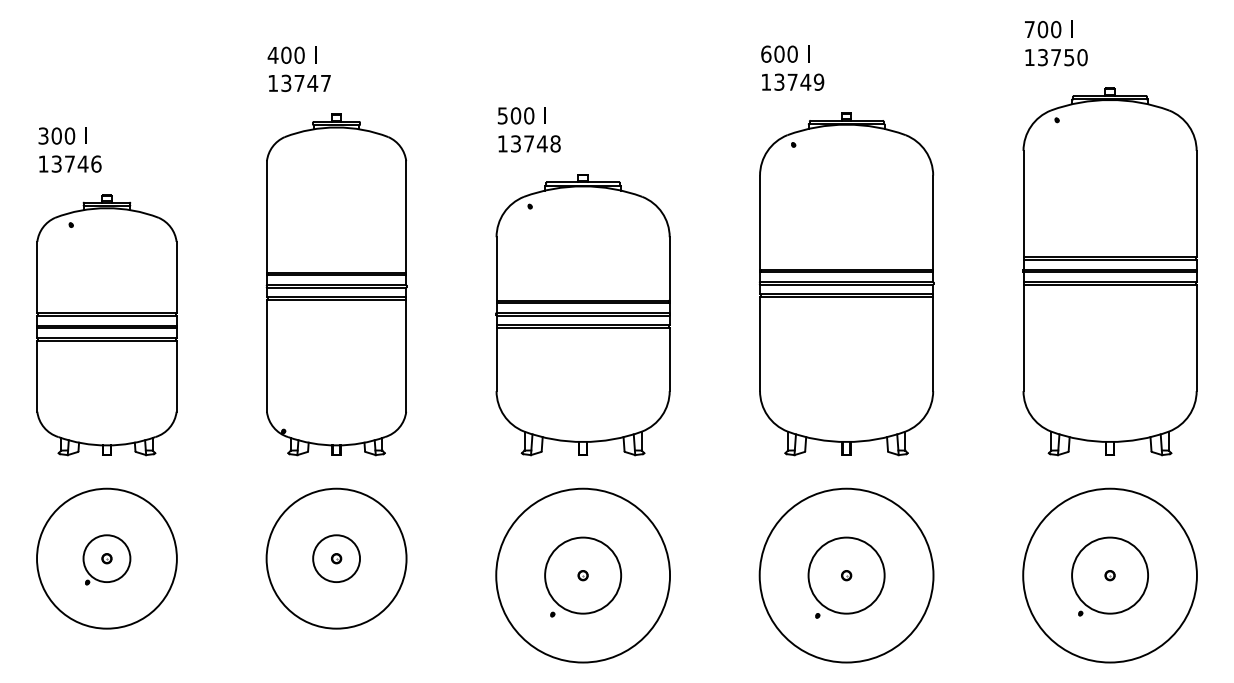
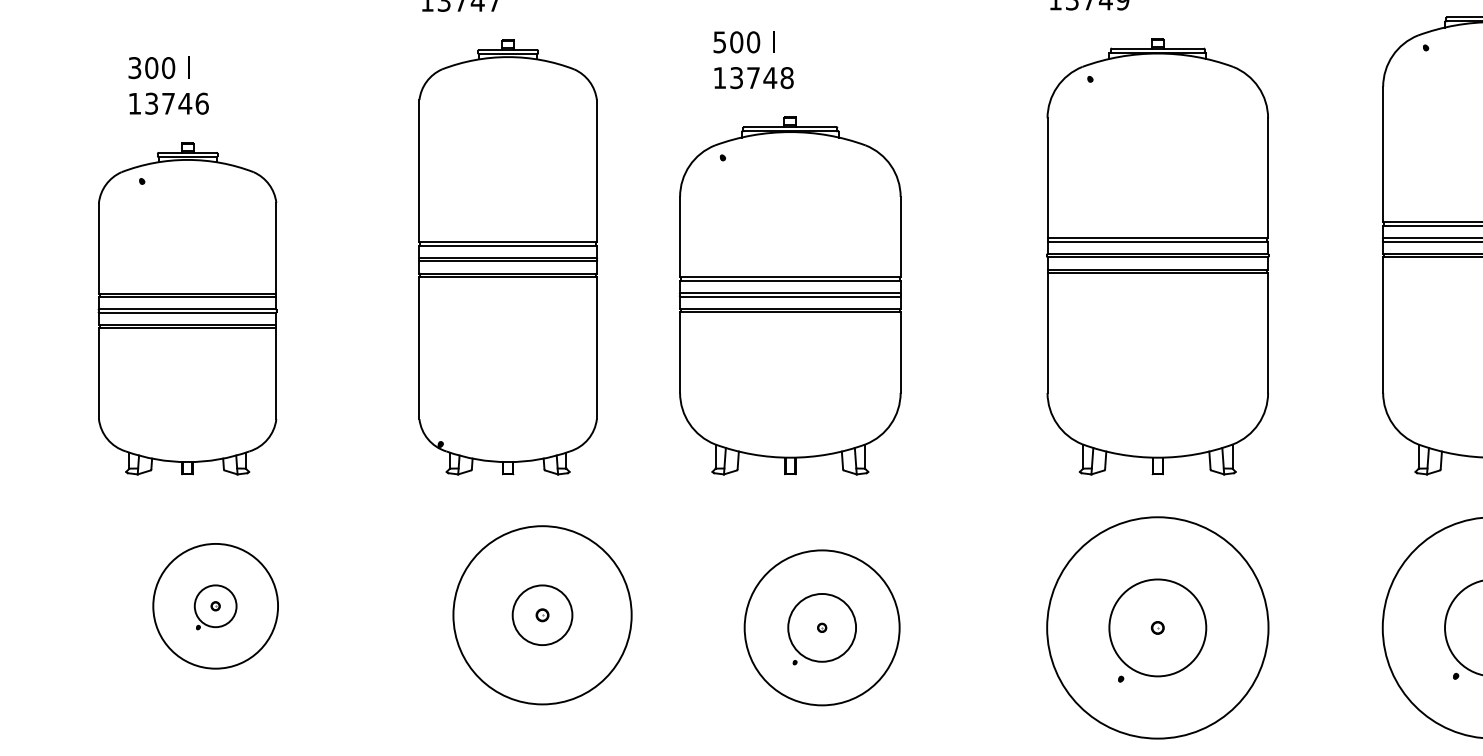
part: (582, 315) -> (789, 296), moved
part: (106, 325) -> (187, 309), moved
part: (106, 558) -> (215, 606), size x0.7
part: (336, 558) -> (542, 615), moved
part: (582, 575) -> (821, 627), size x0.7

